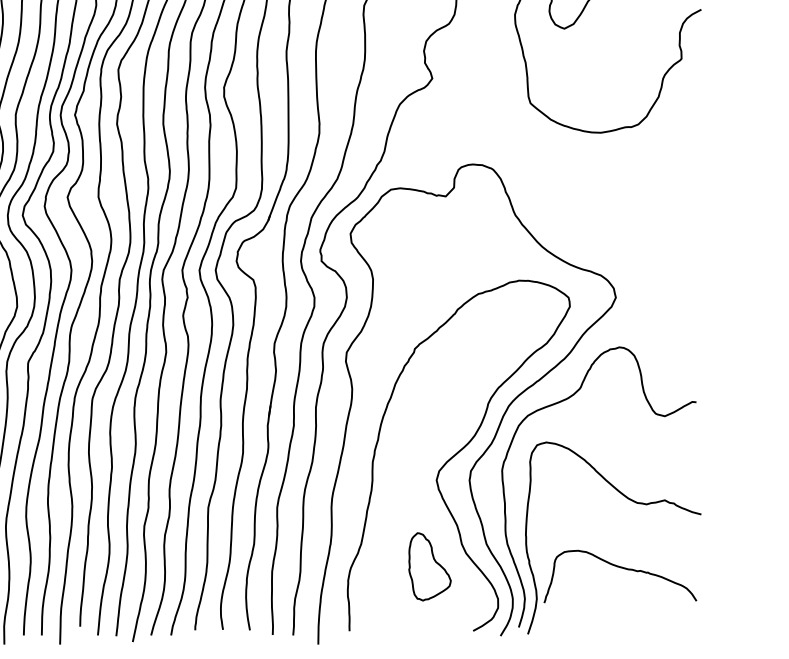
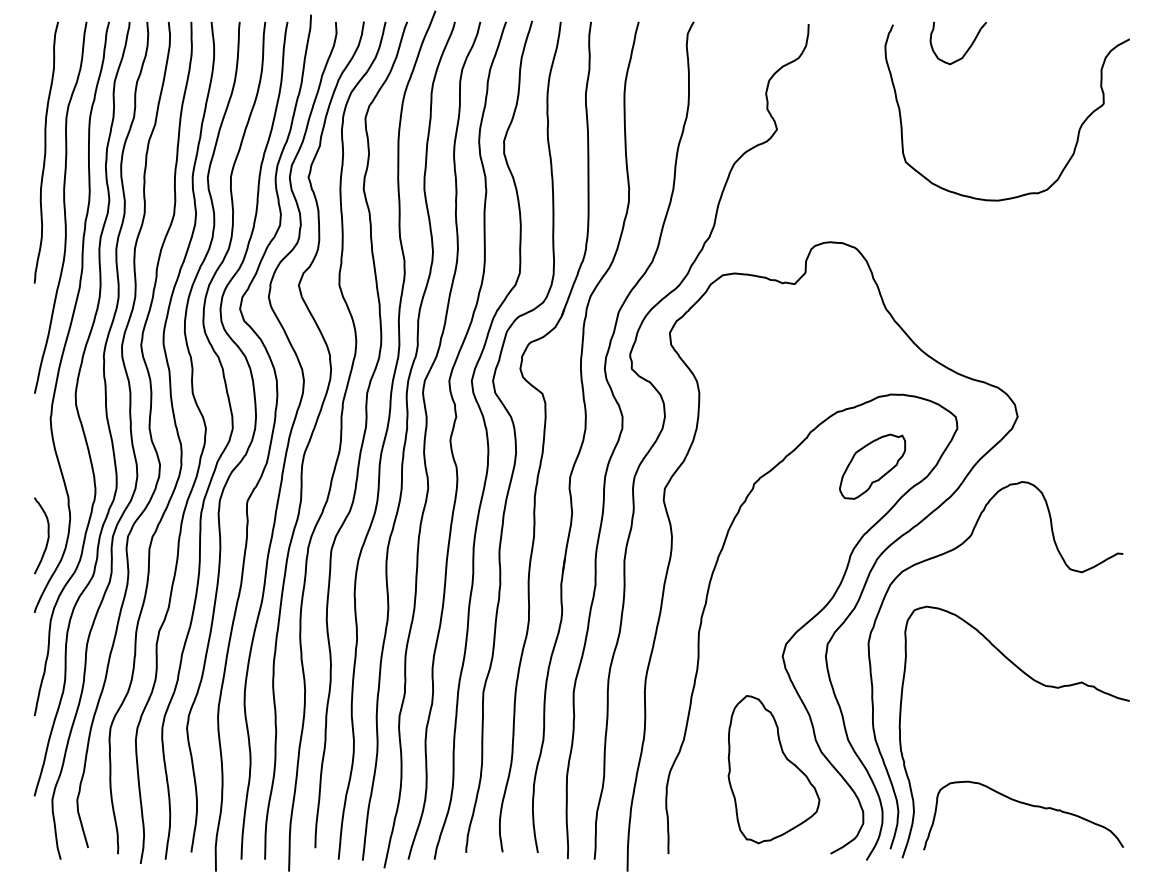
part: (505, 335) -> (872, 466), added
part: (429, 566) -> (773, 769), size x1.67
curve: (623, 568) -> (1027, 805), moved

